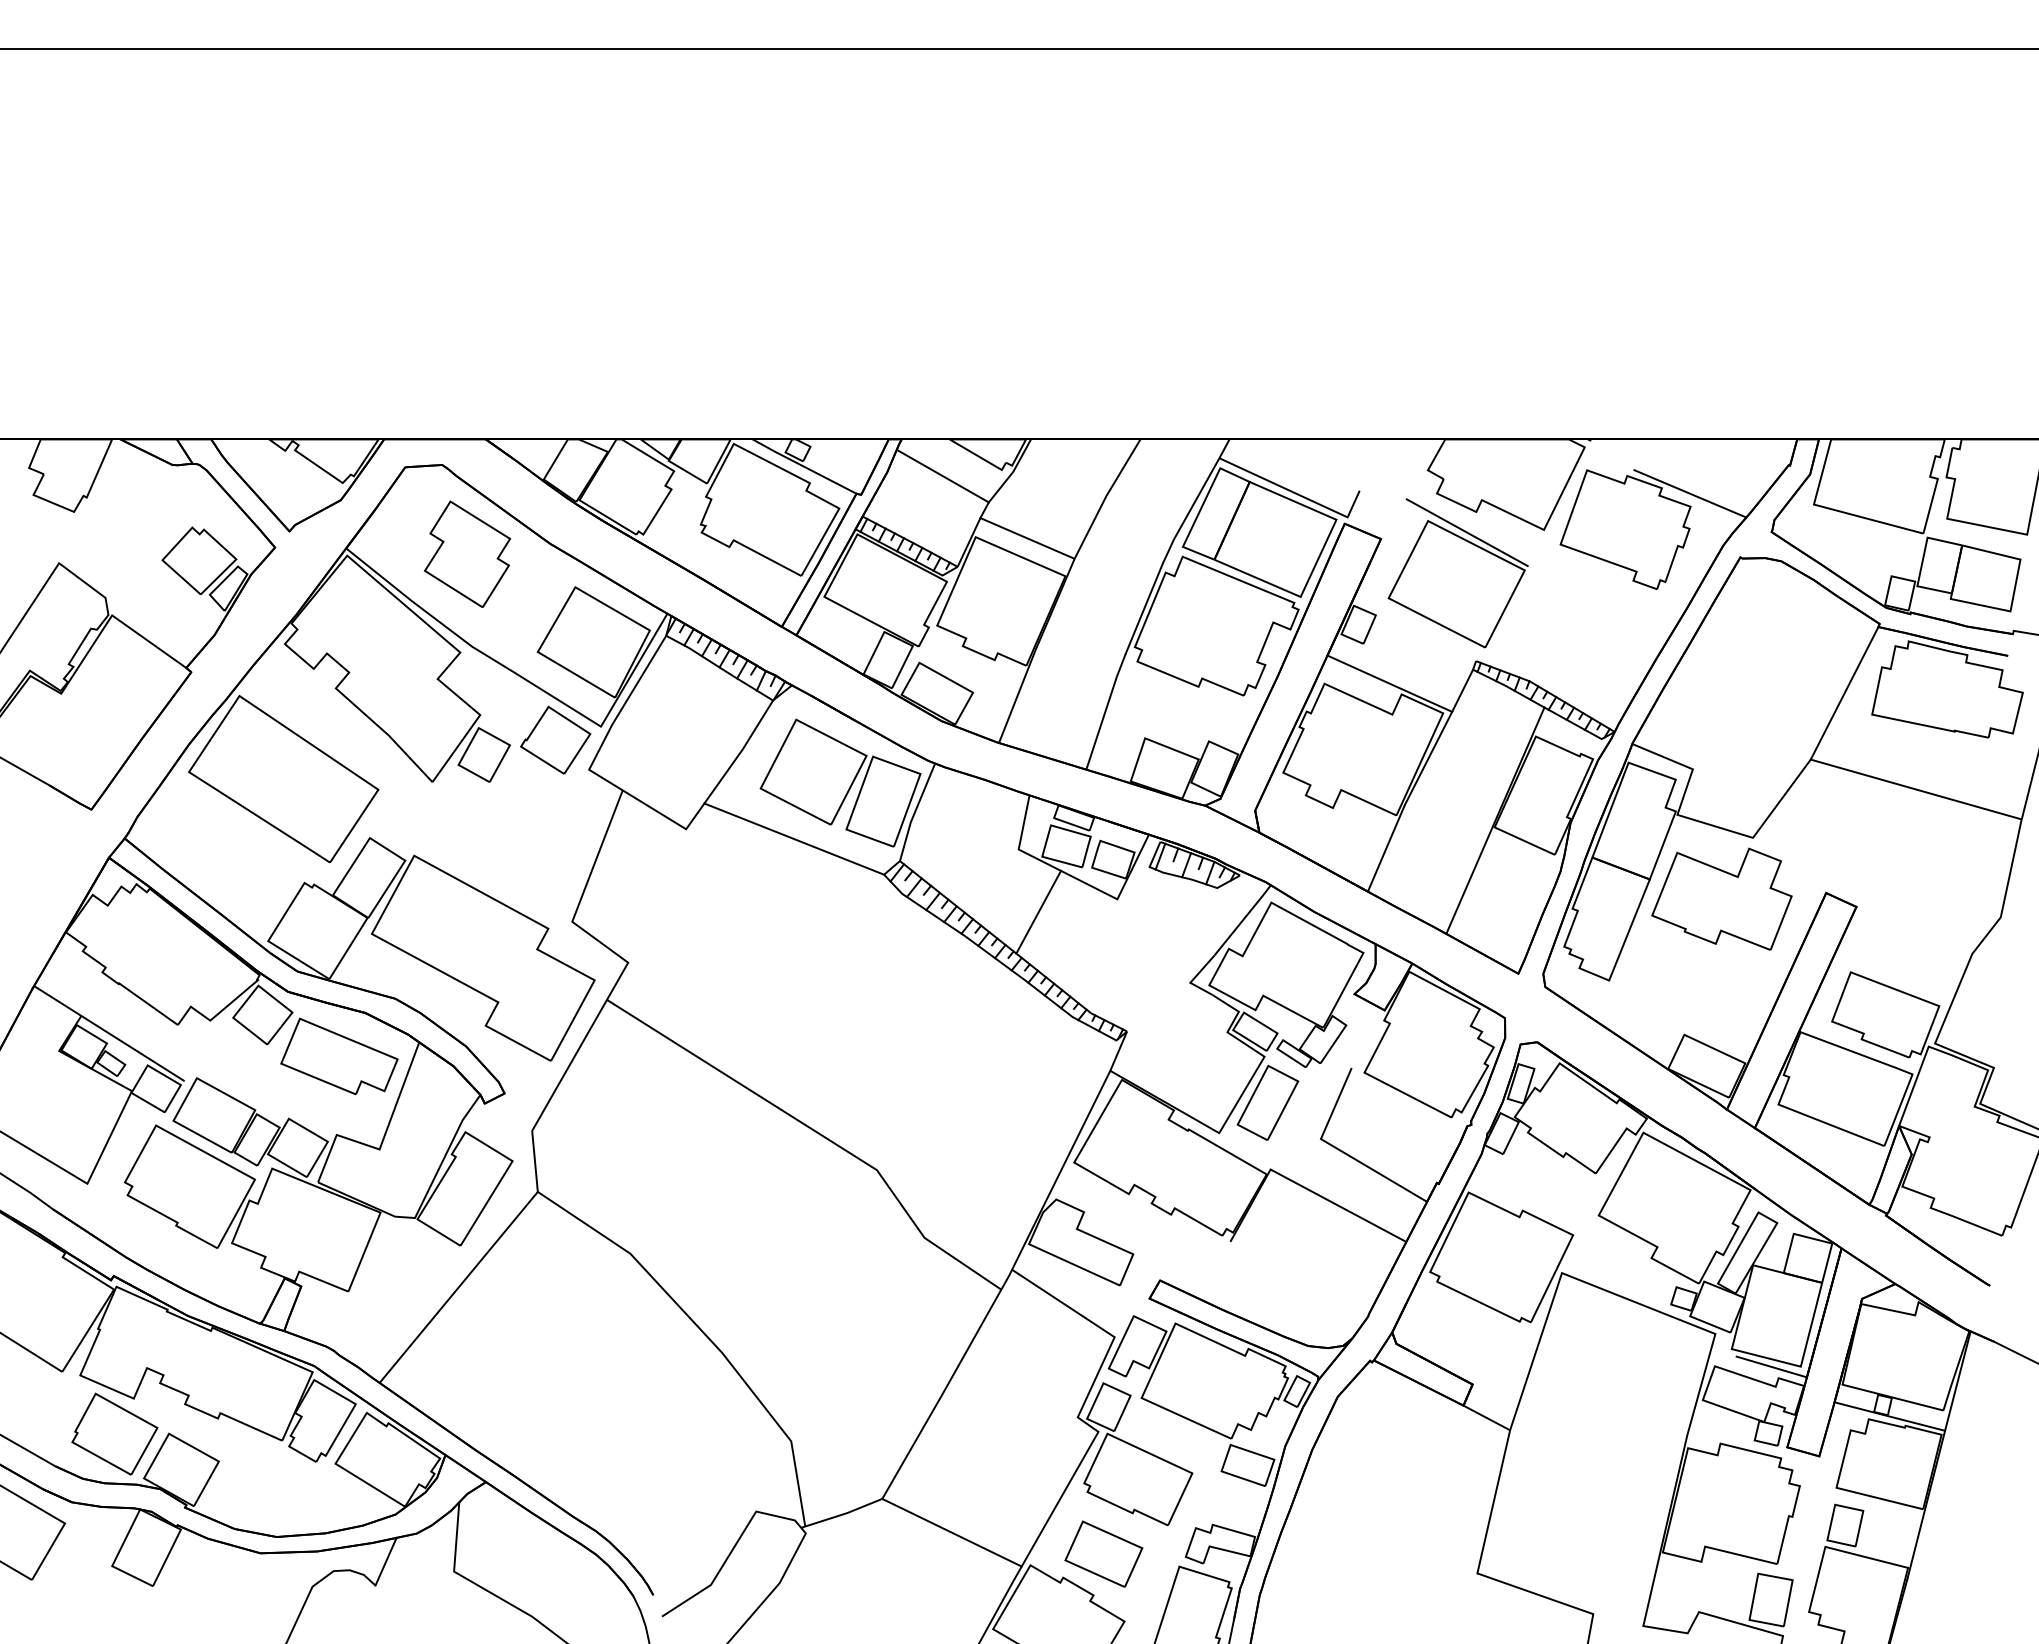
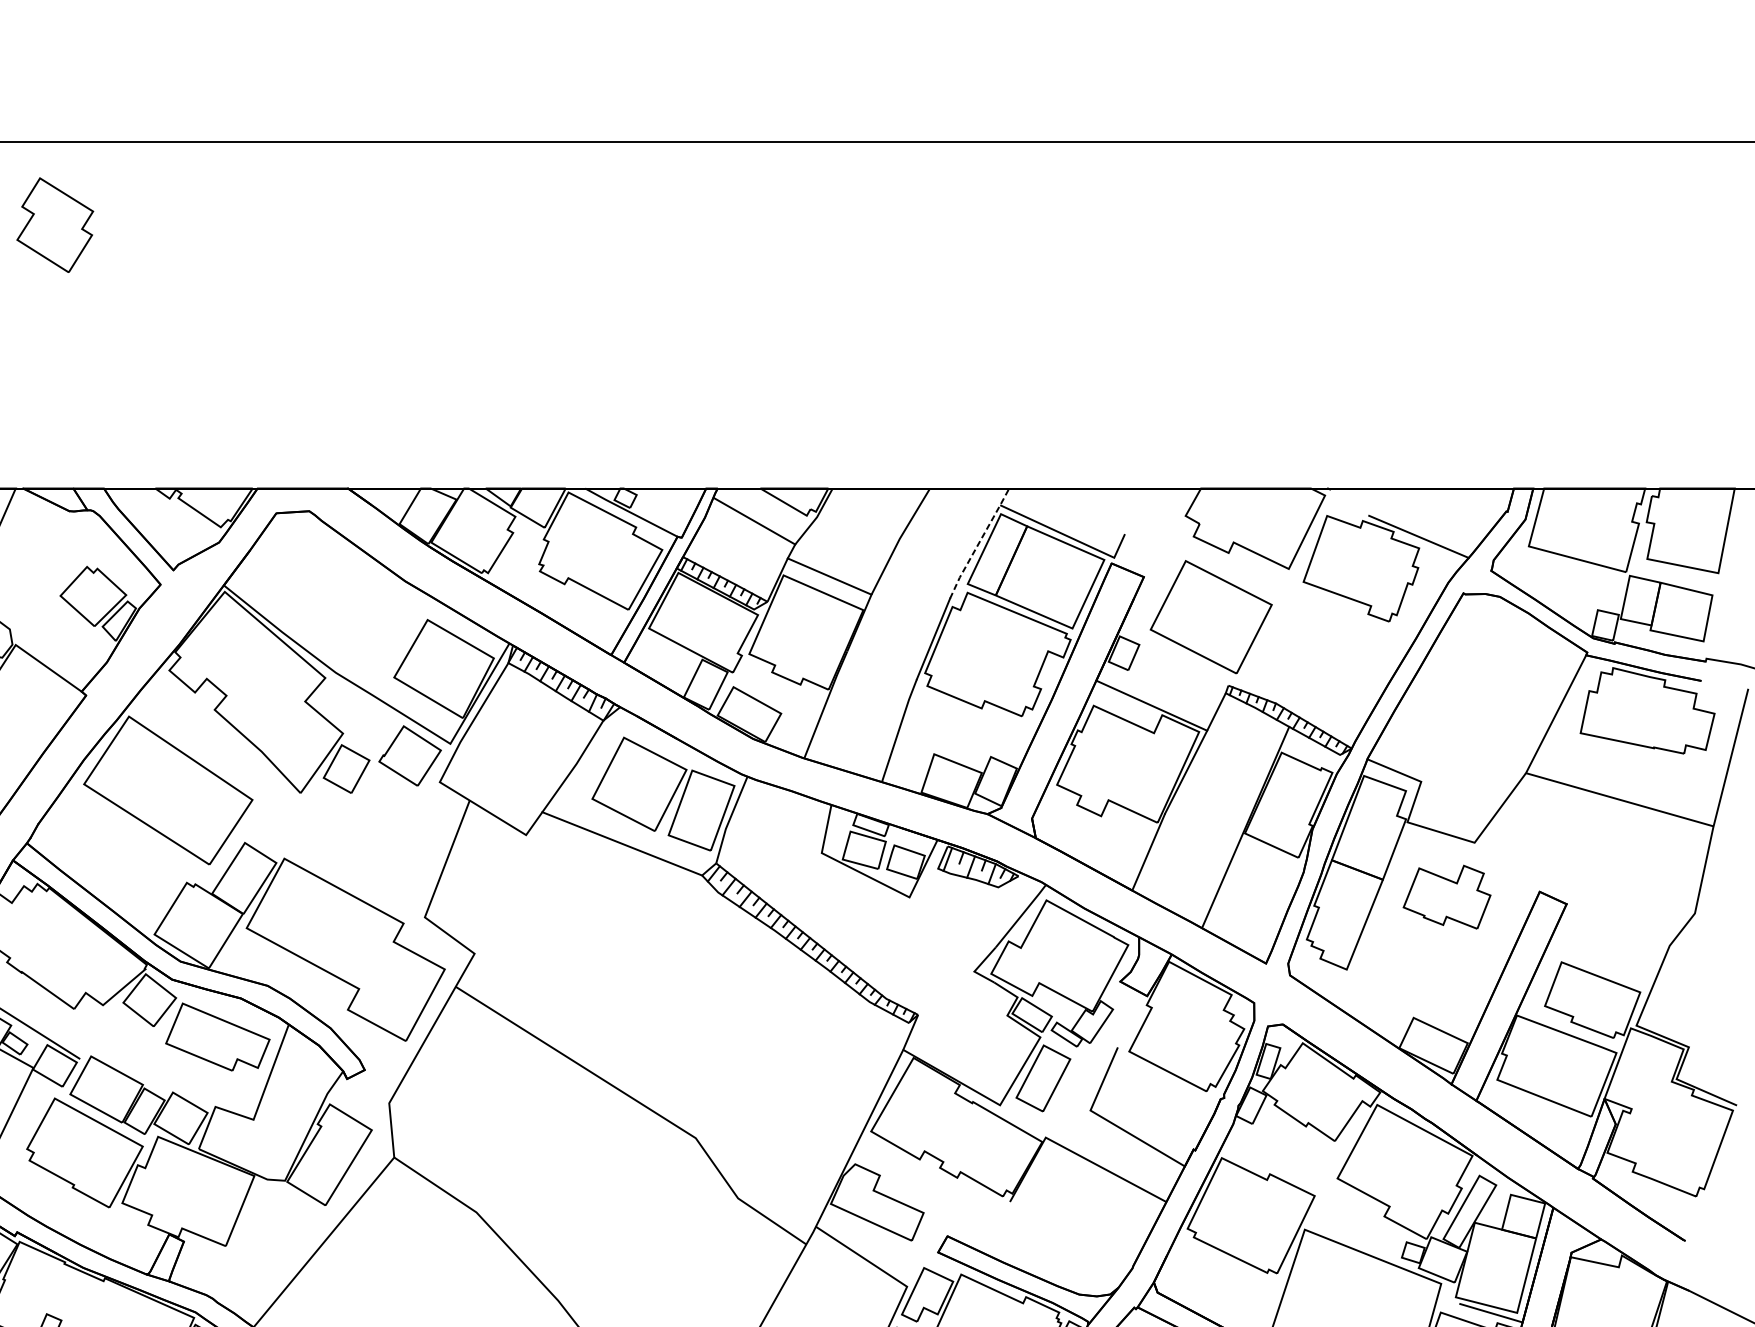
line: (1195, 500) -> (978, 542), solid -> dashed
line: (1466, 532) -> (1219, 571), removed
part: (467, 553) -> (55, 224), moved
part: (1721, 898) -> (1446, 896), size x0.7
line: (1038, 911) -> (839, 908), removed

